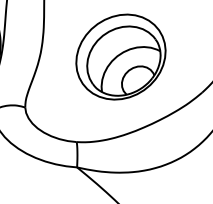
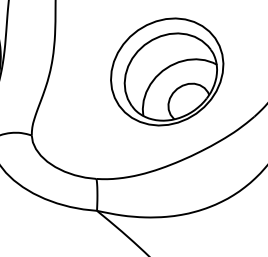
part: (121, 56) -> (167, 71), moved

